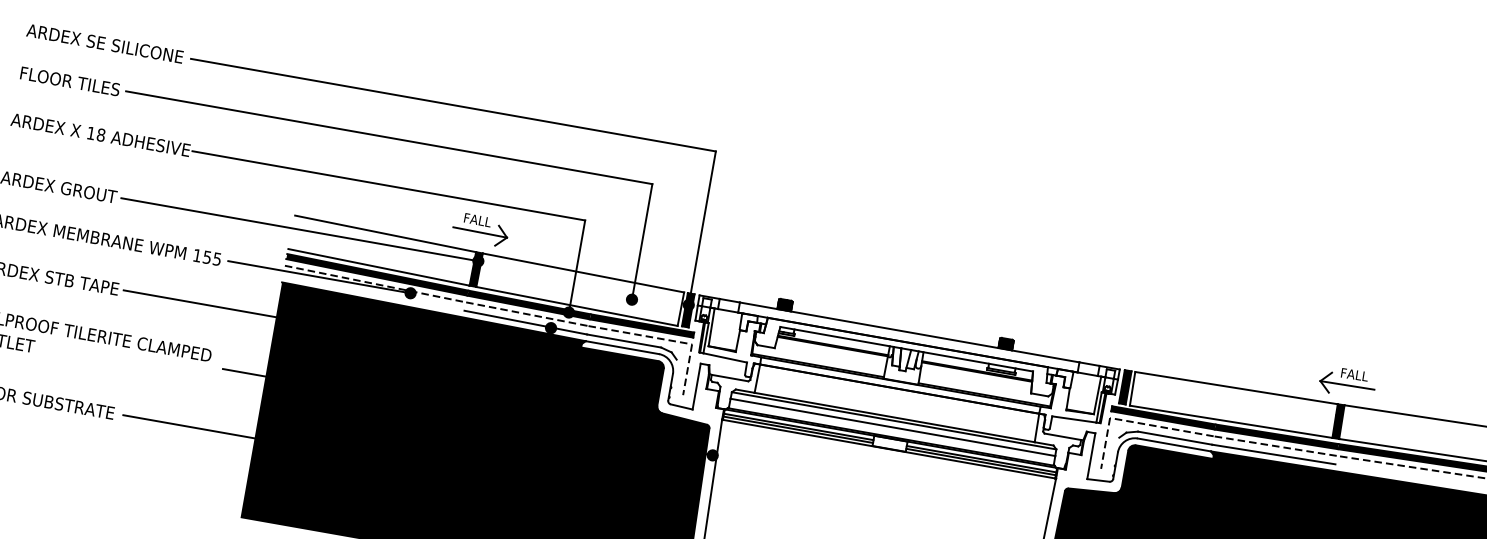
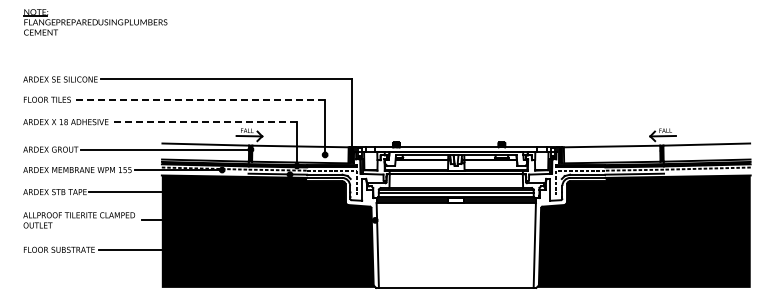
line: (389, 137) -> (199, 99), solid -> dashed
line: (388, 186) -> (203, 122), solid -> dashed

